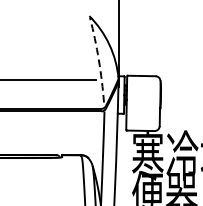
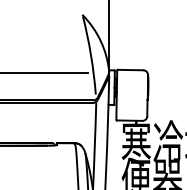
arc: (99, 60) -> (91, 55), dashed -> solid

